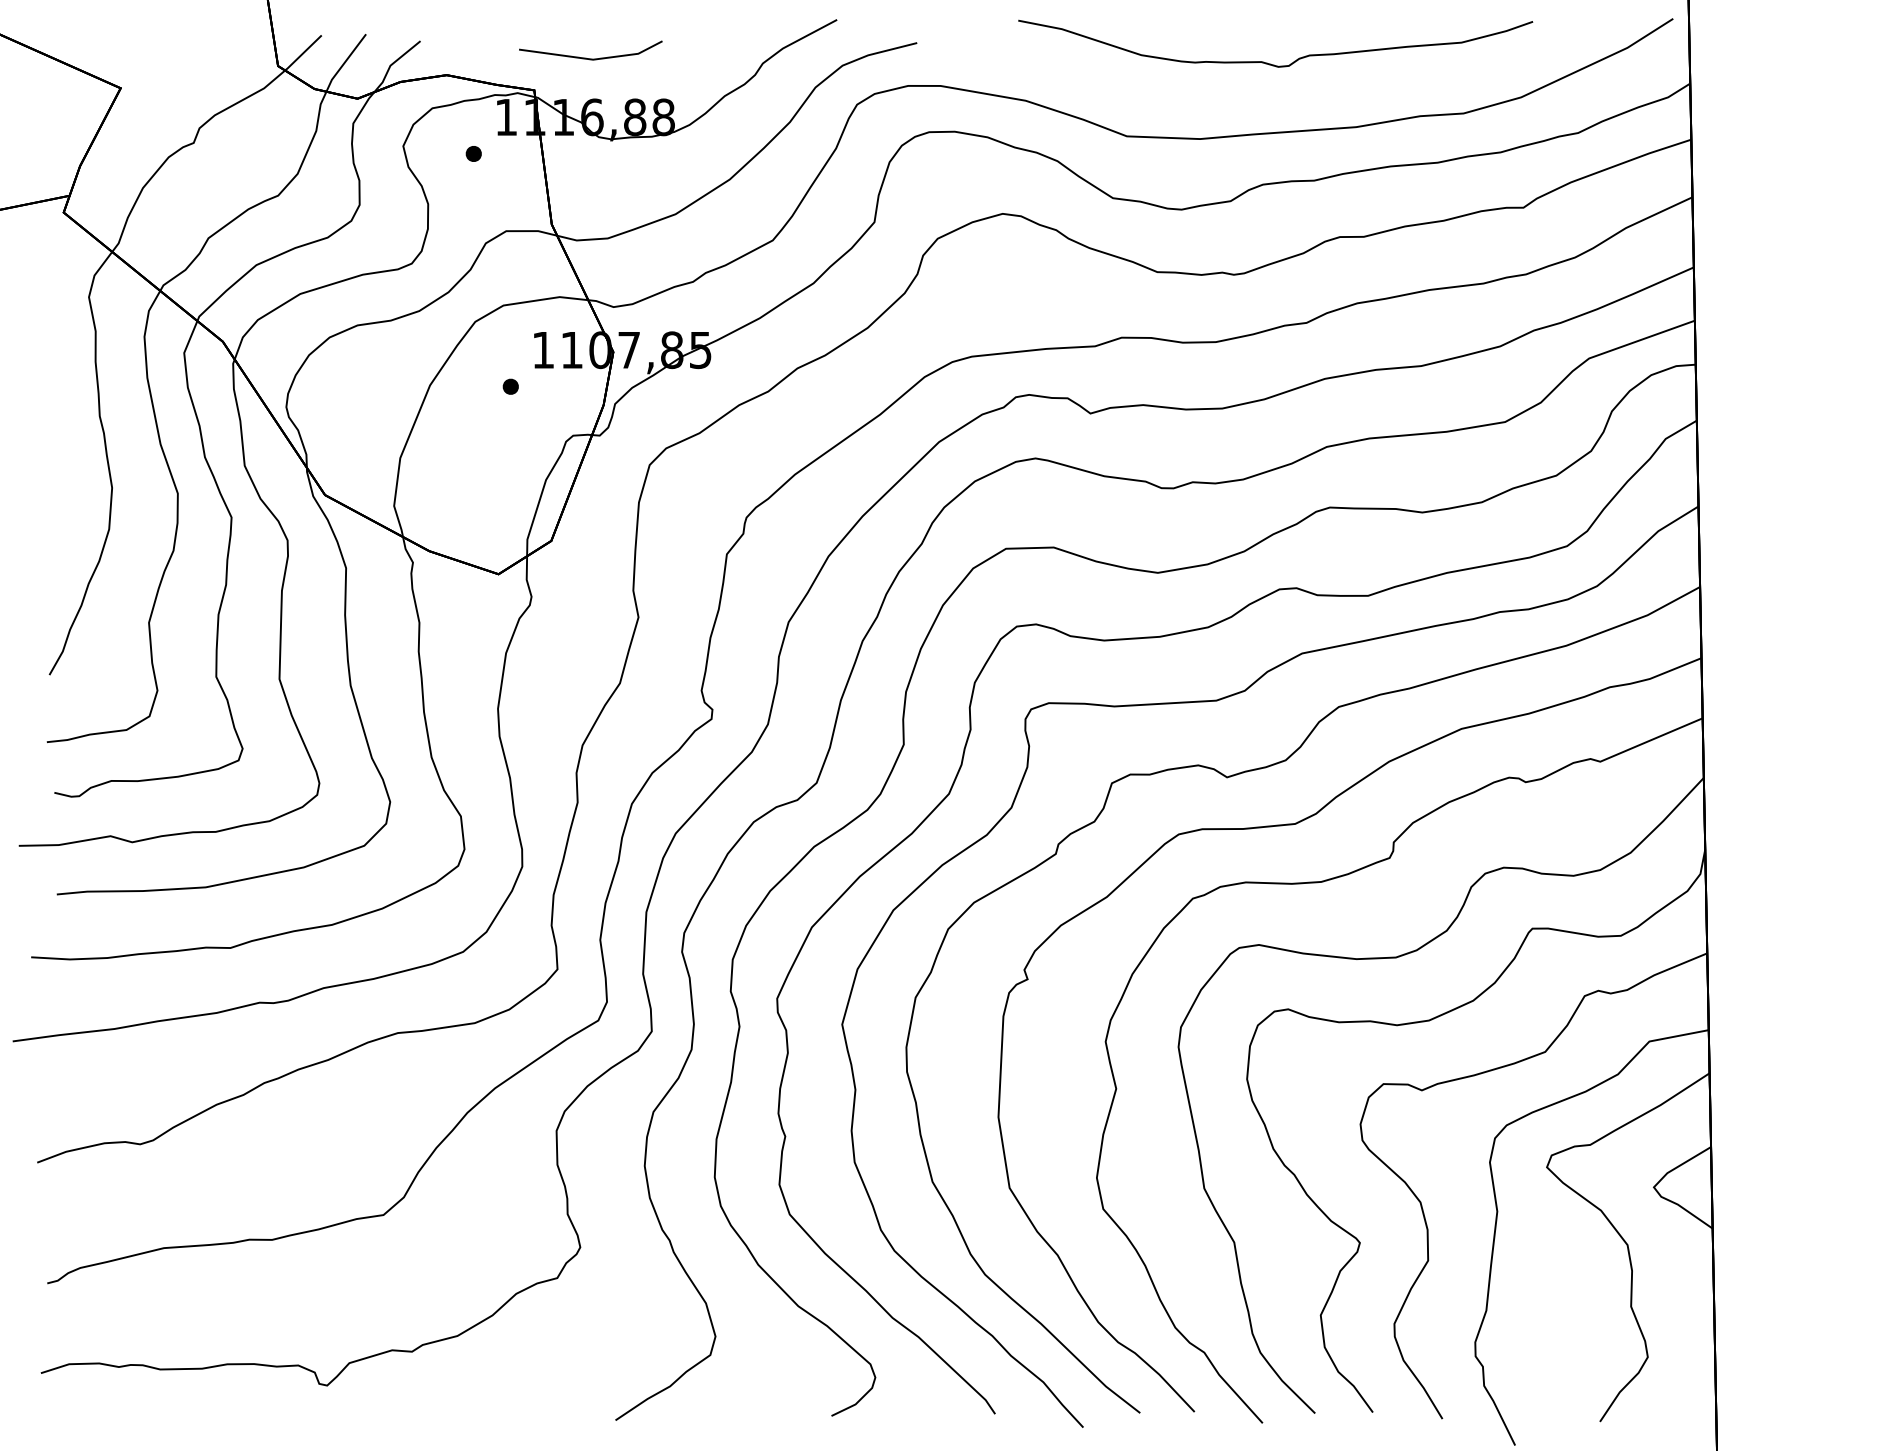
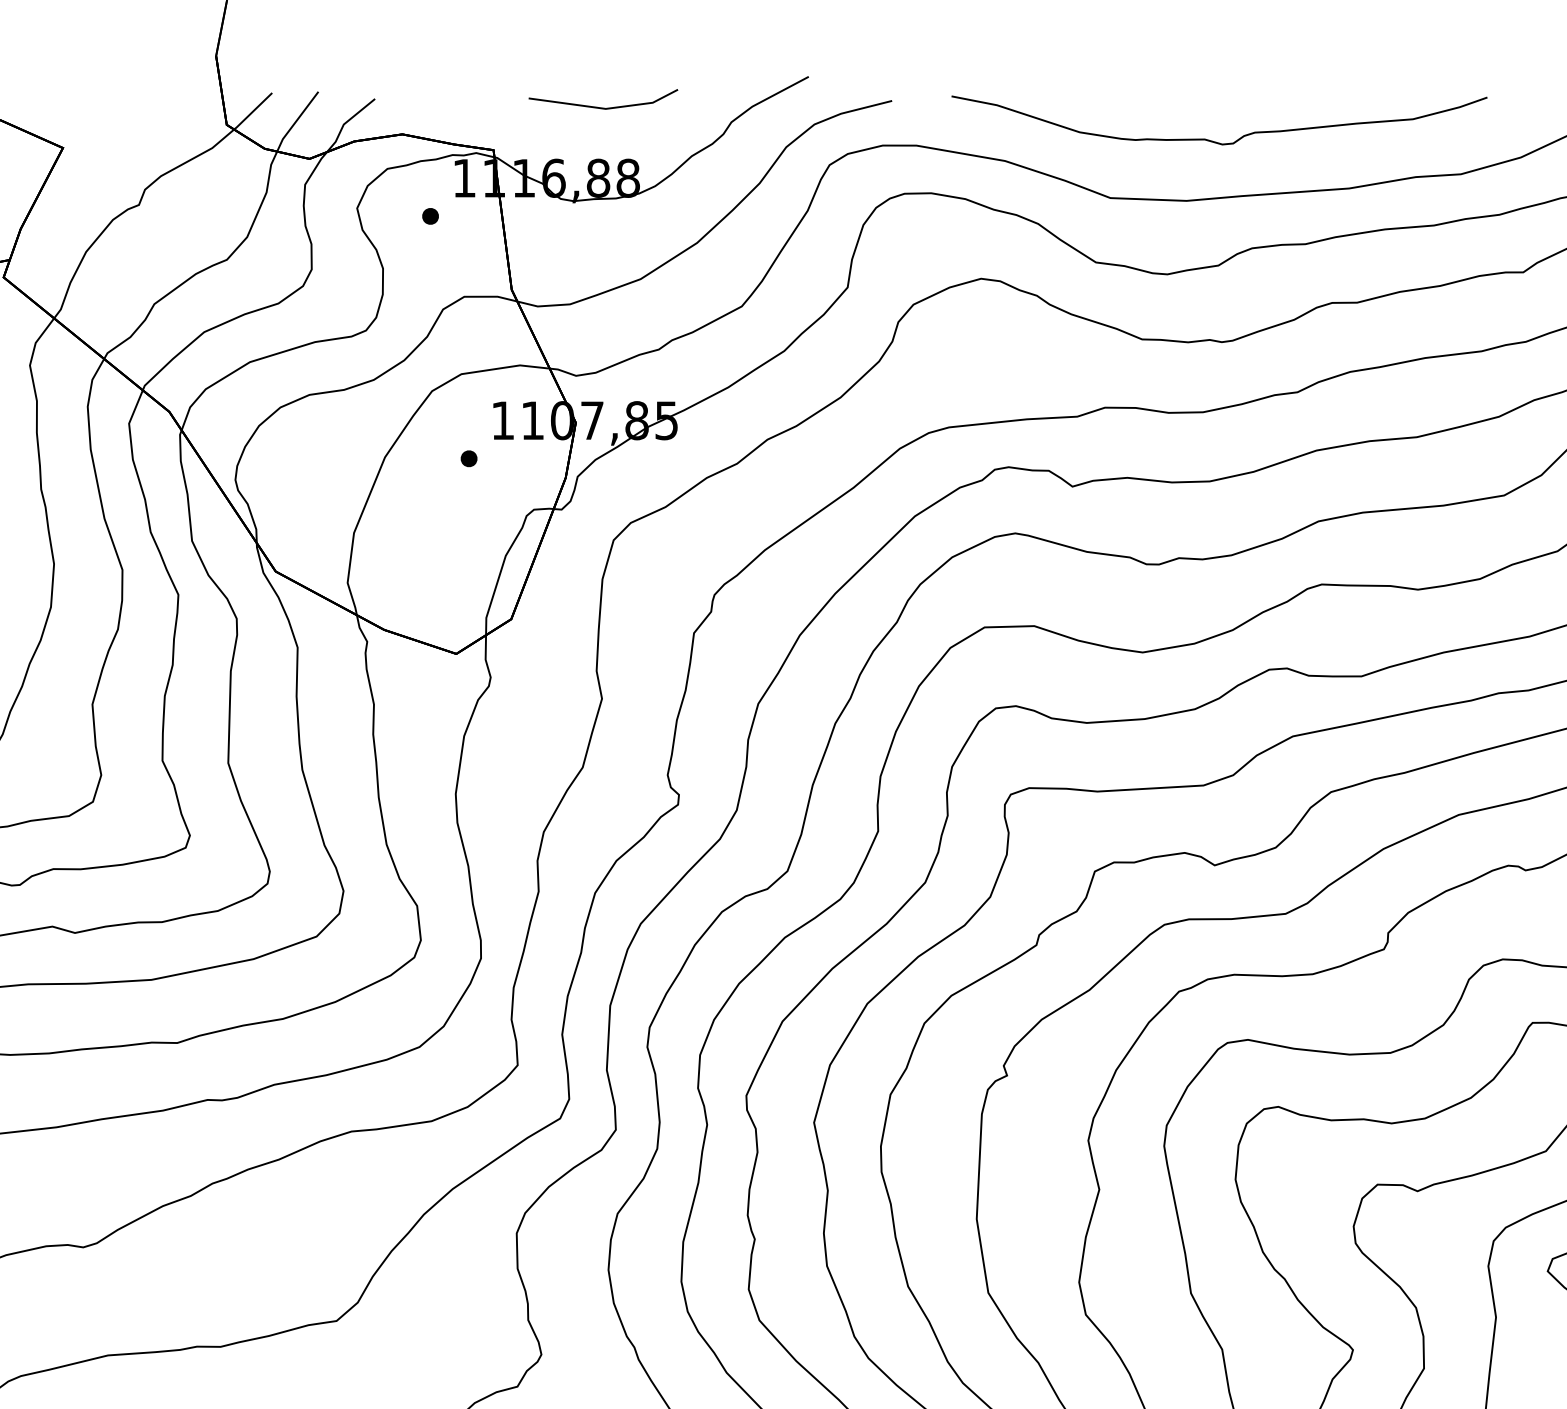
line: (590, 58) -> (603, 107), moved
curve: (1267, 62) -> (1210, 139), moved

